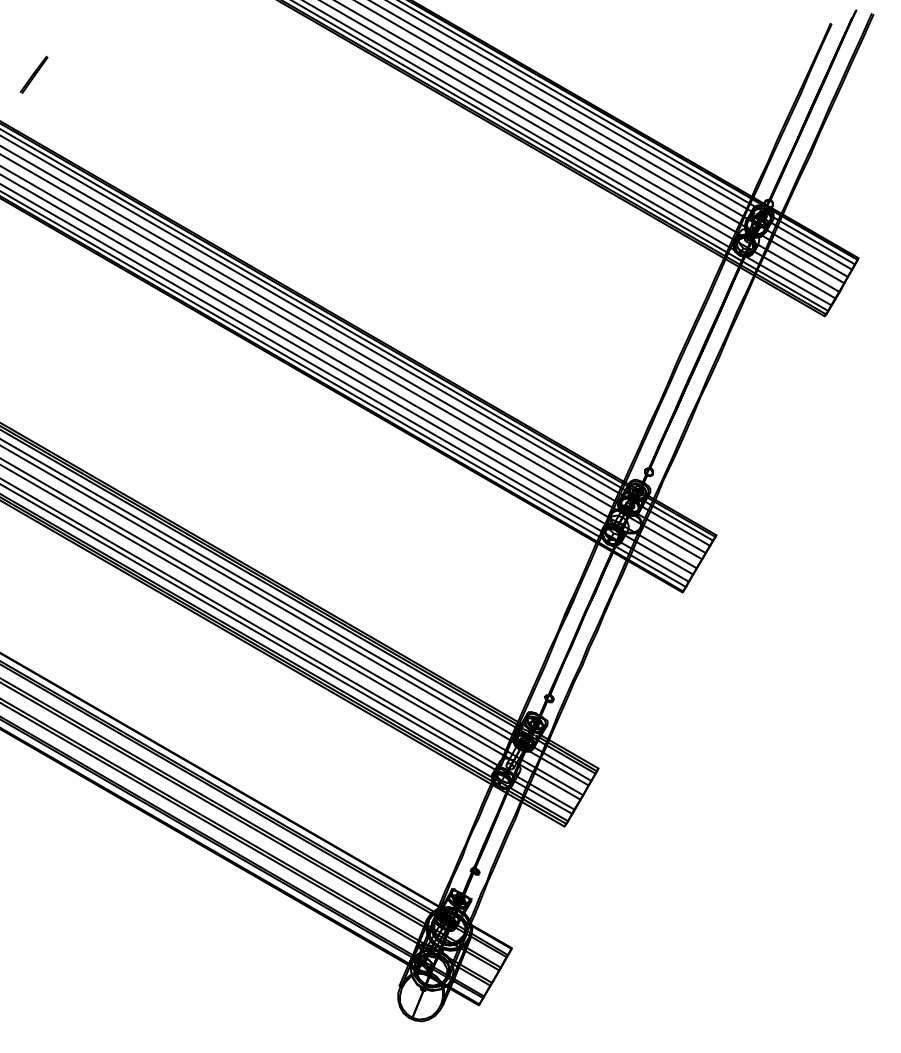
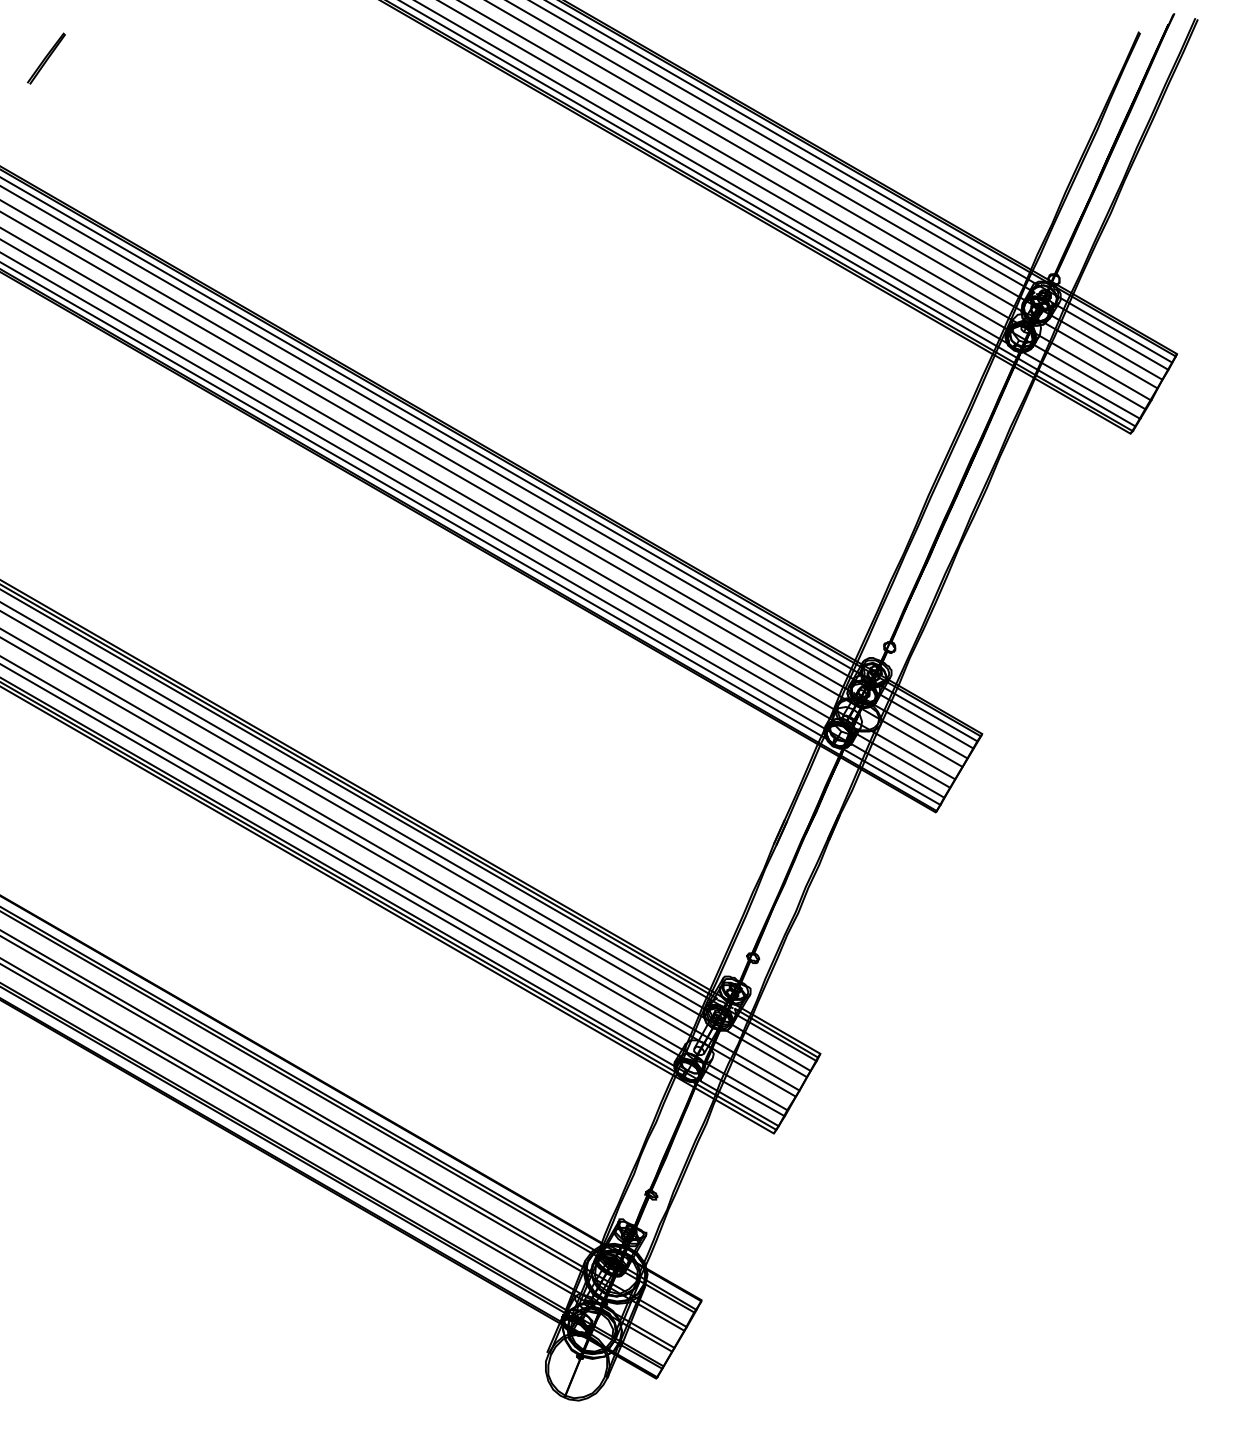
part: (34, 74) -> (46, 58), moved

